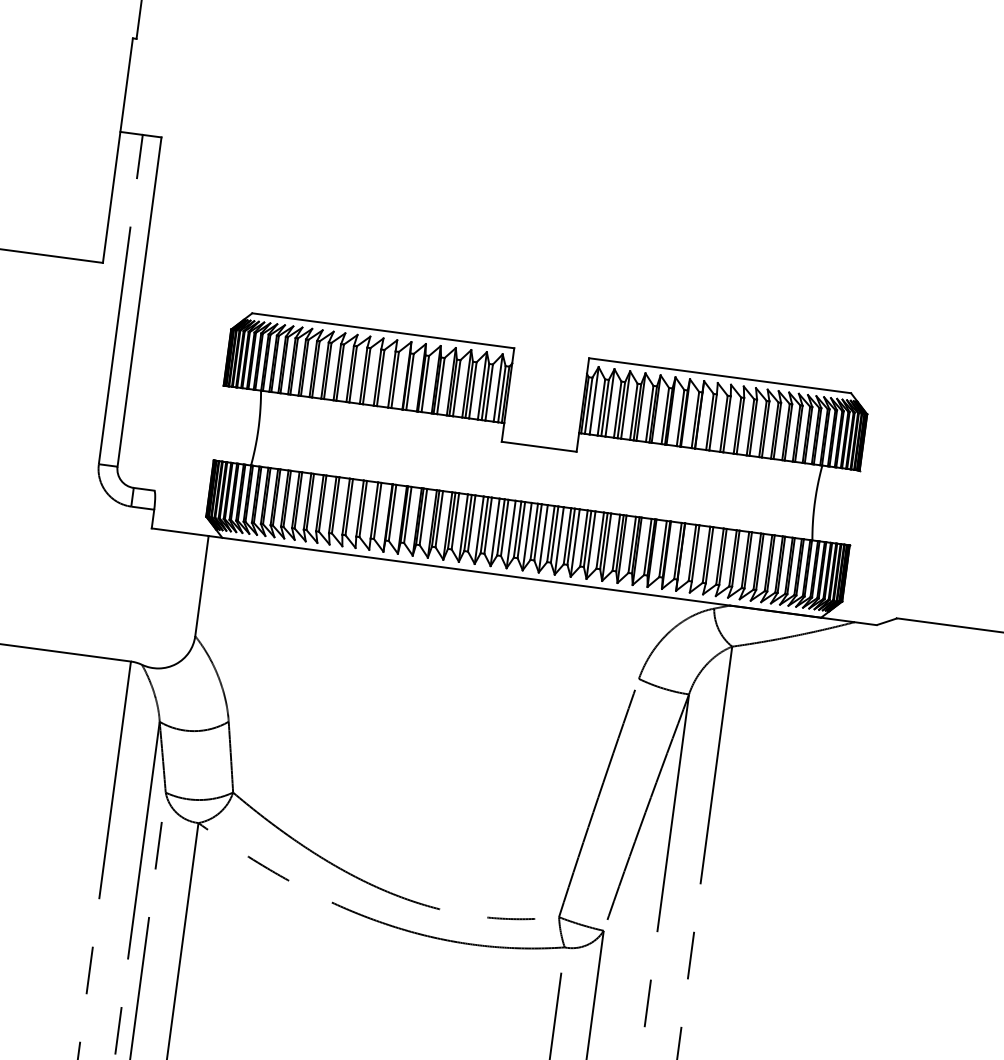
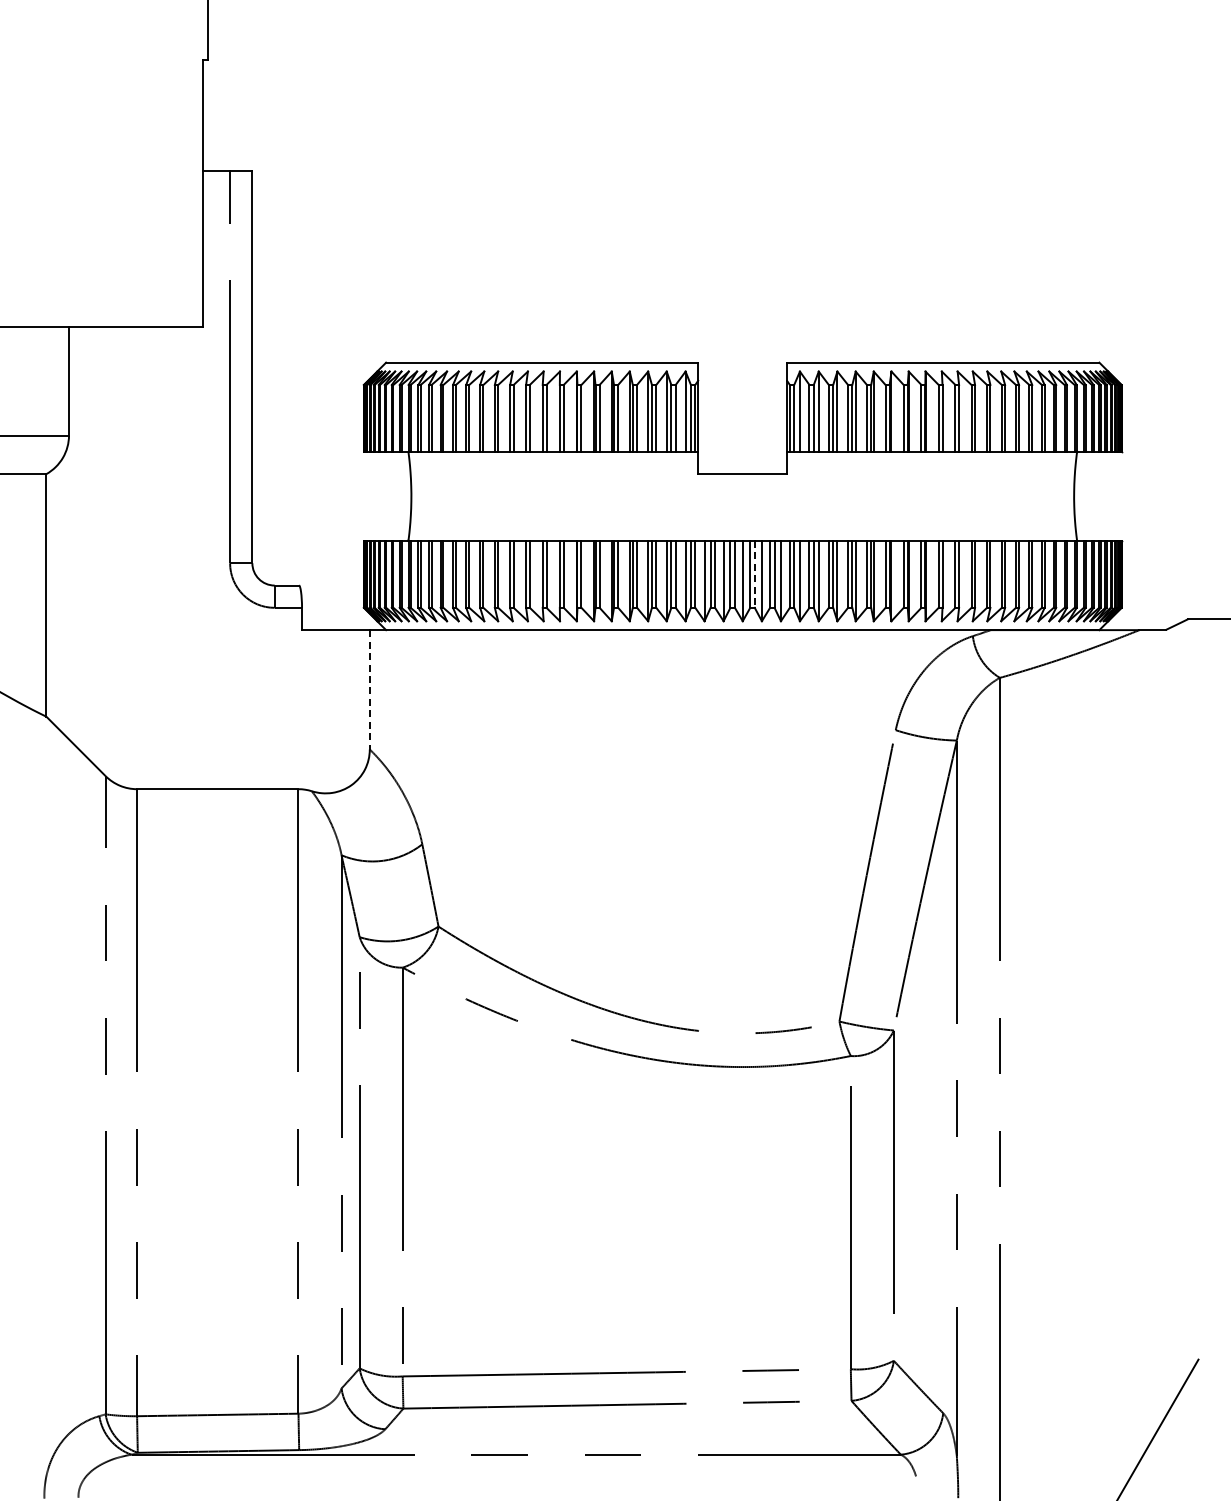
line: (537, 532) -> (754, 574), solid -> dashed
line: (201, 585) -> (369, 689), solid -> dashed

